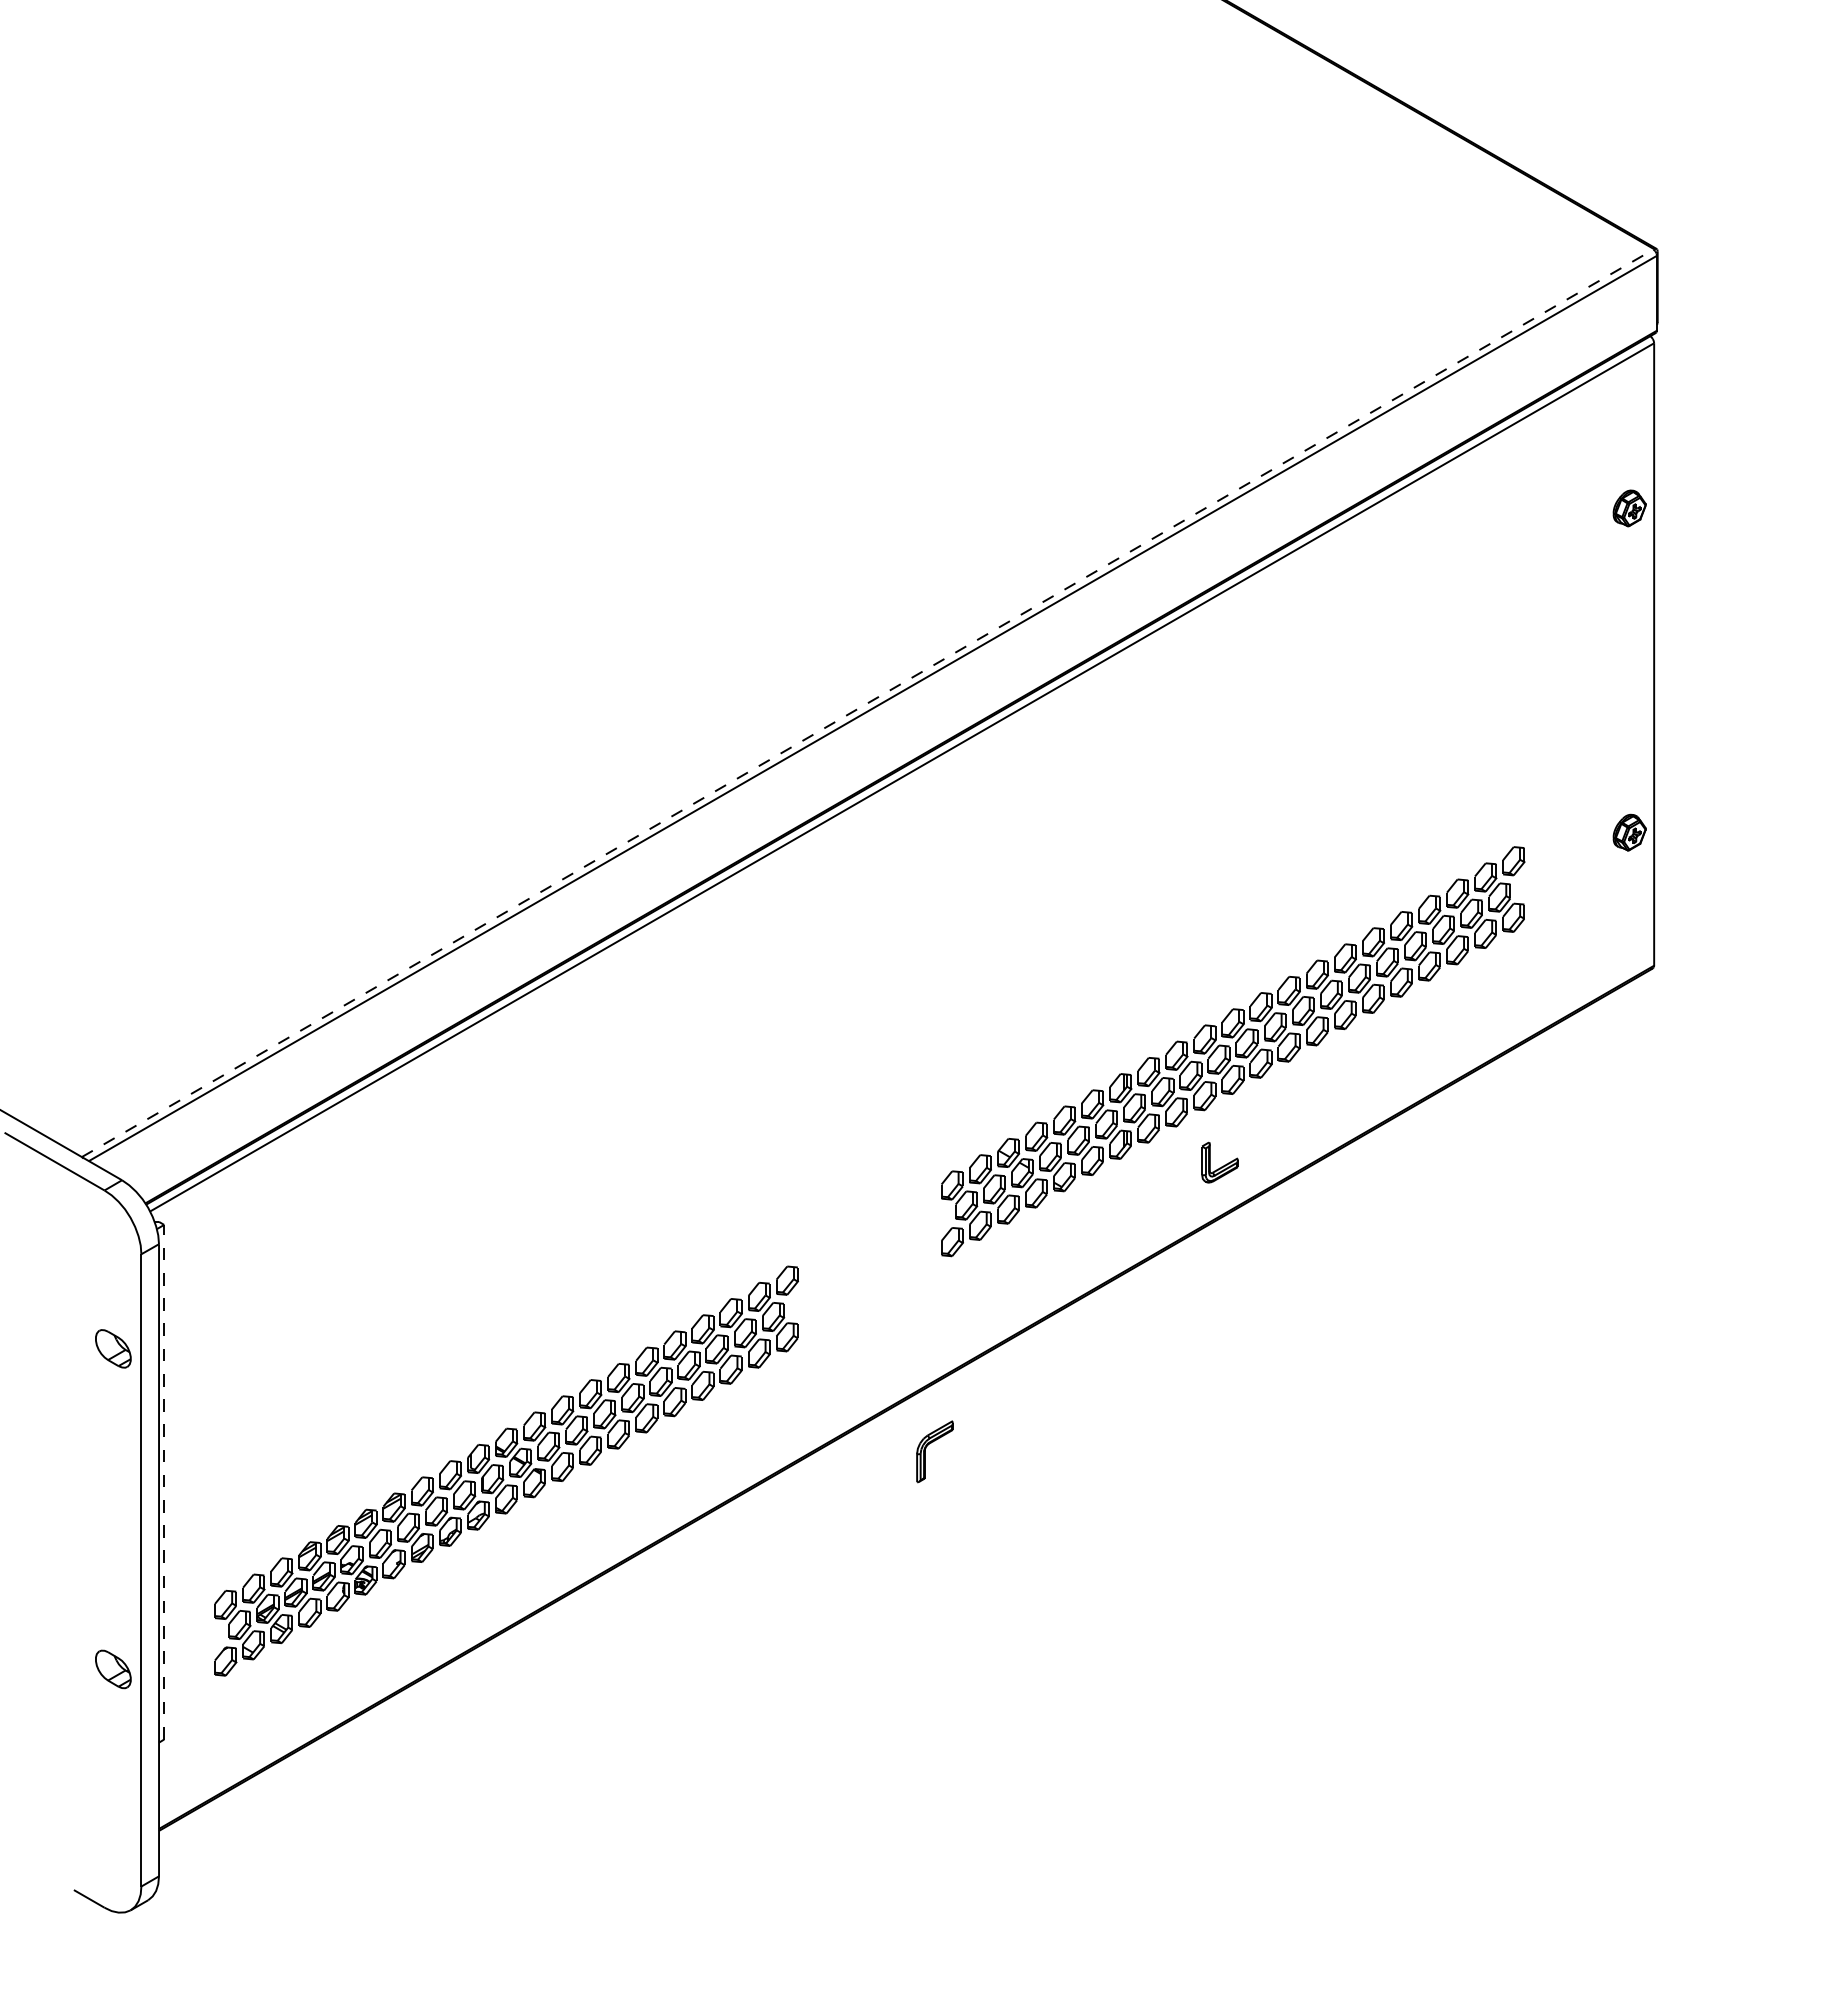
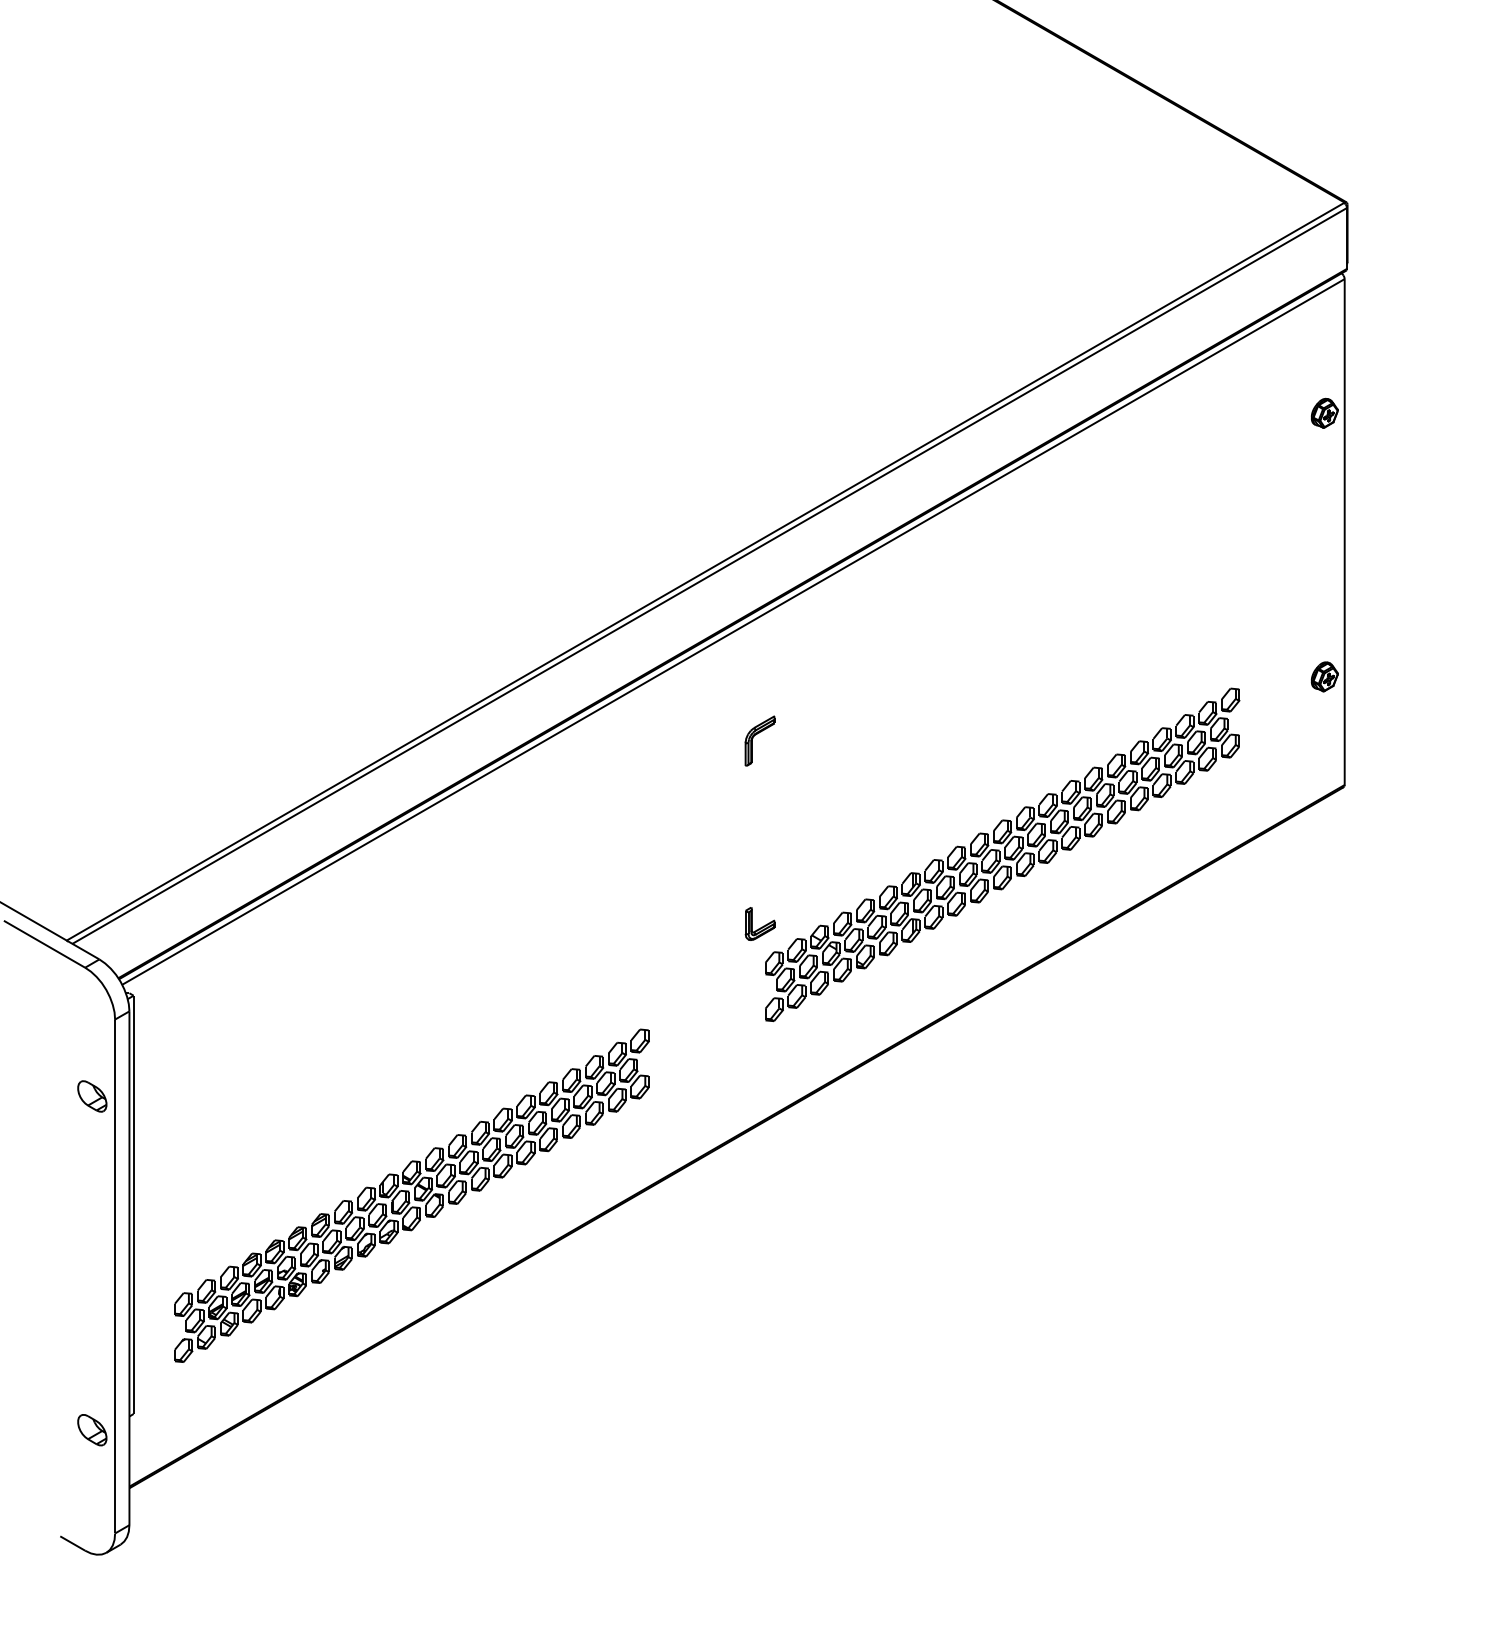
line: (868, 703) -> (706, 571), dashed -> solid
part: (1219, 1162) -> (759, 923), moved
part: (928, 1445) -> (754, 736), moved
line: (164, 1481) -> (133, 1204), dashed -> solid
part: (113, 1669) -> (92, 1430), moved

